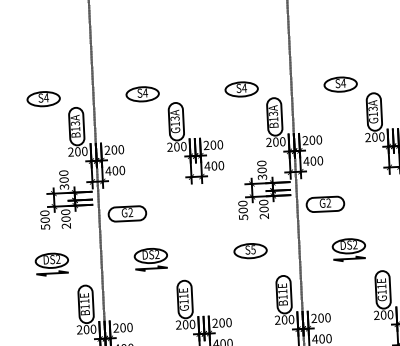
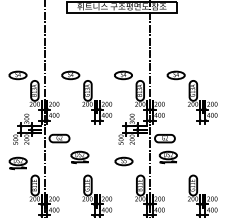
part: (347, 250) -> (167, 157), moved
part: (150, 257) -> (79, 156), moved

